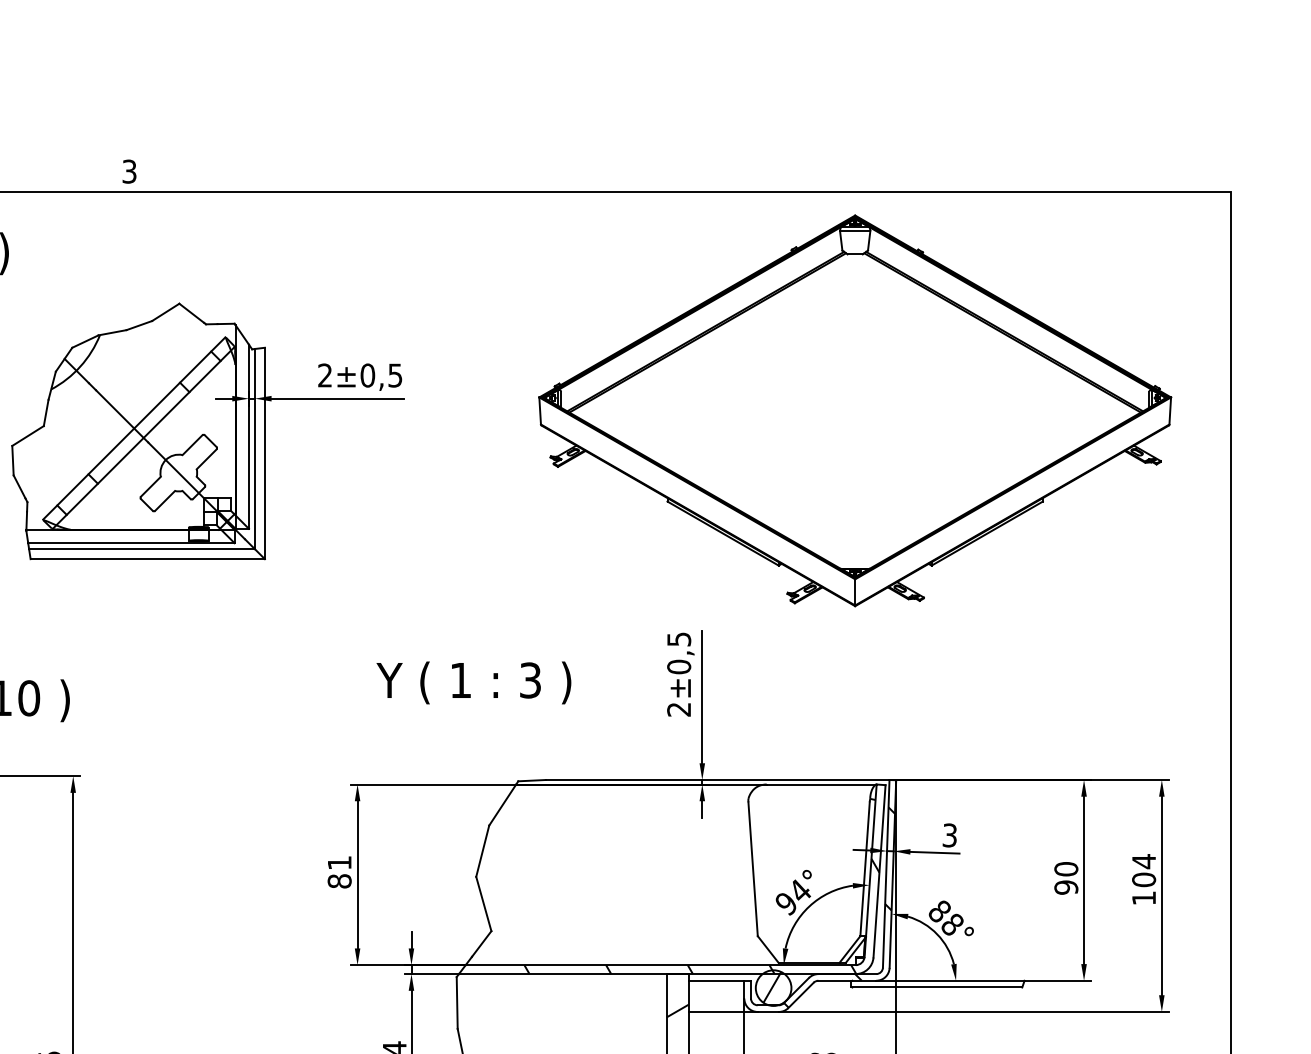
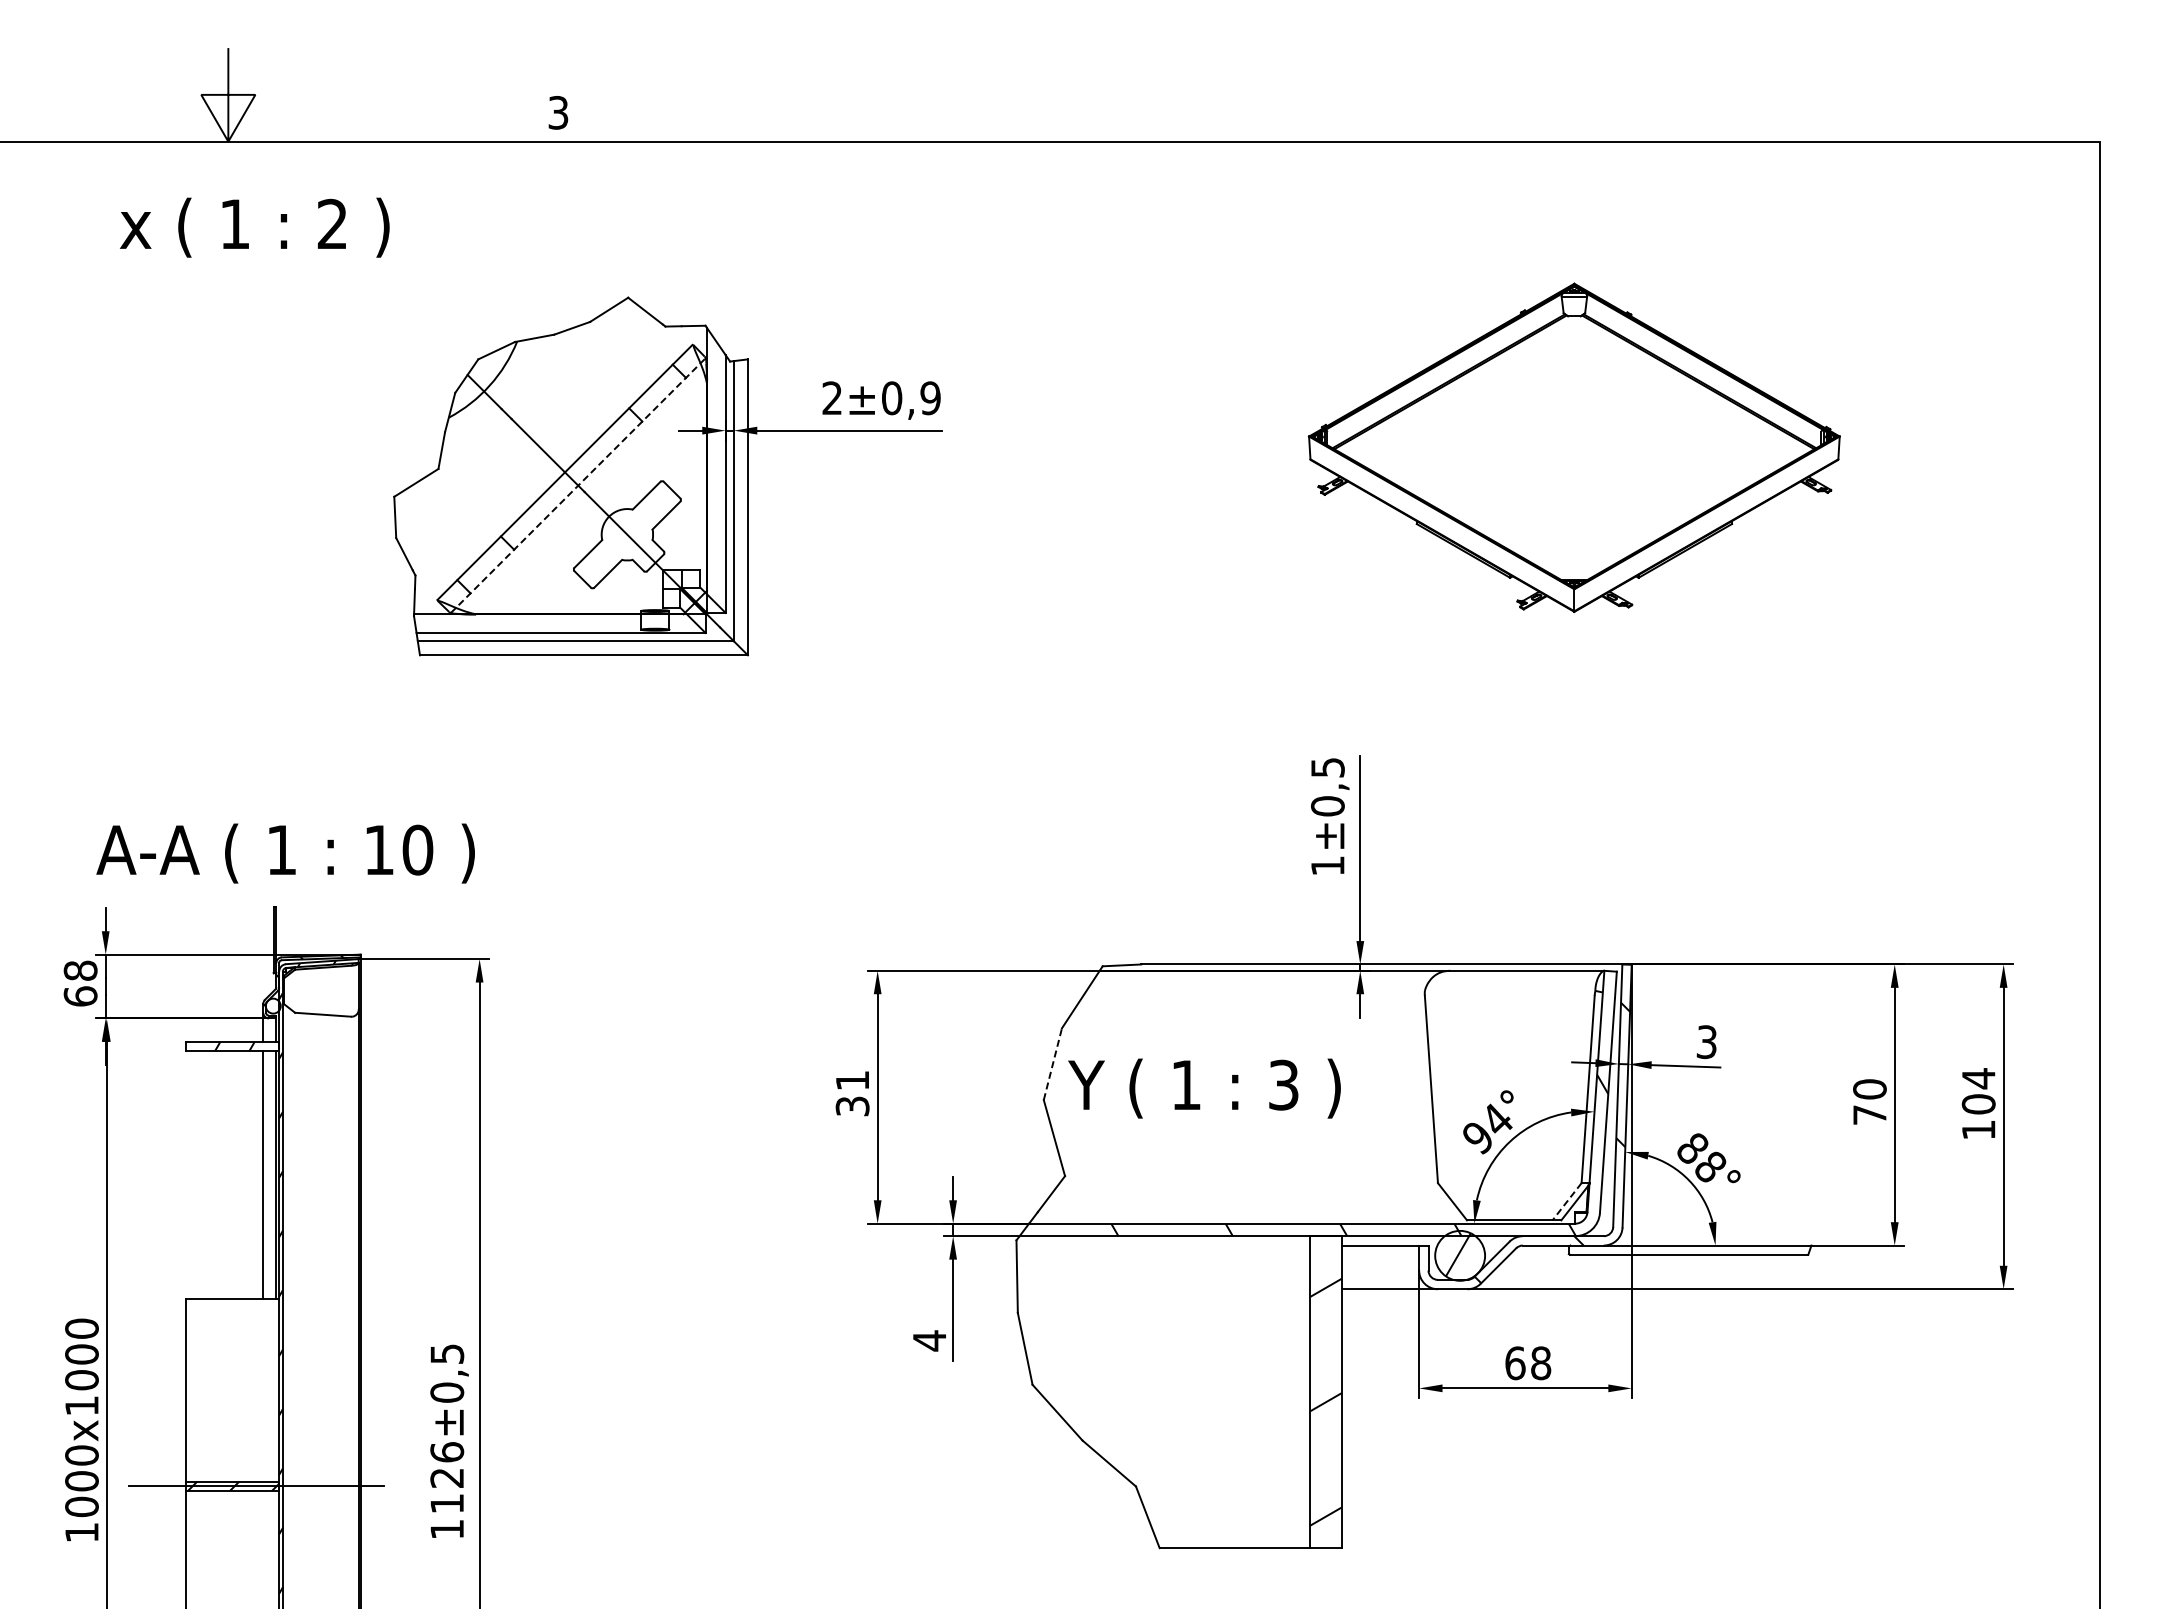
text: (395, 375) -> (930, 397), ±0,5 -> ±0,9
part: (855, 410) -> (1574, 447), size x0.6
line: (143, 437) -> (578, 485), solid -> dashed
text: (473, 682) -> (1204, 1088), moved
text: (678, 709) -> (1327, 865), 2 -> 1
line: (483, 850) -> (1053, 1063), solid -> dashed
text: (339, 881) -> (852, 1106), 81 -> 31
text: (1066, 887) -> (1869, 1115), 90 -> 70
line: (850, 949) -> (1567, 1201), solid -> dashed

